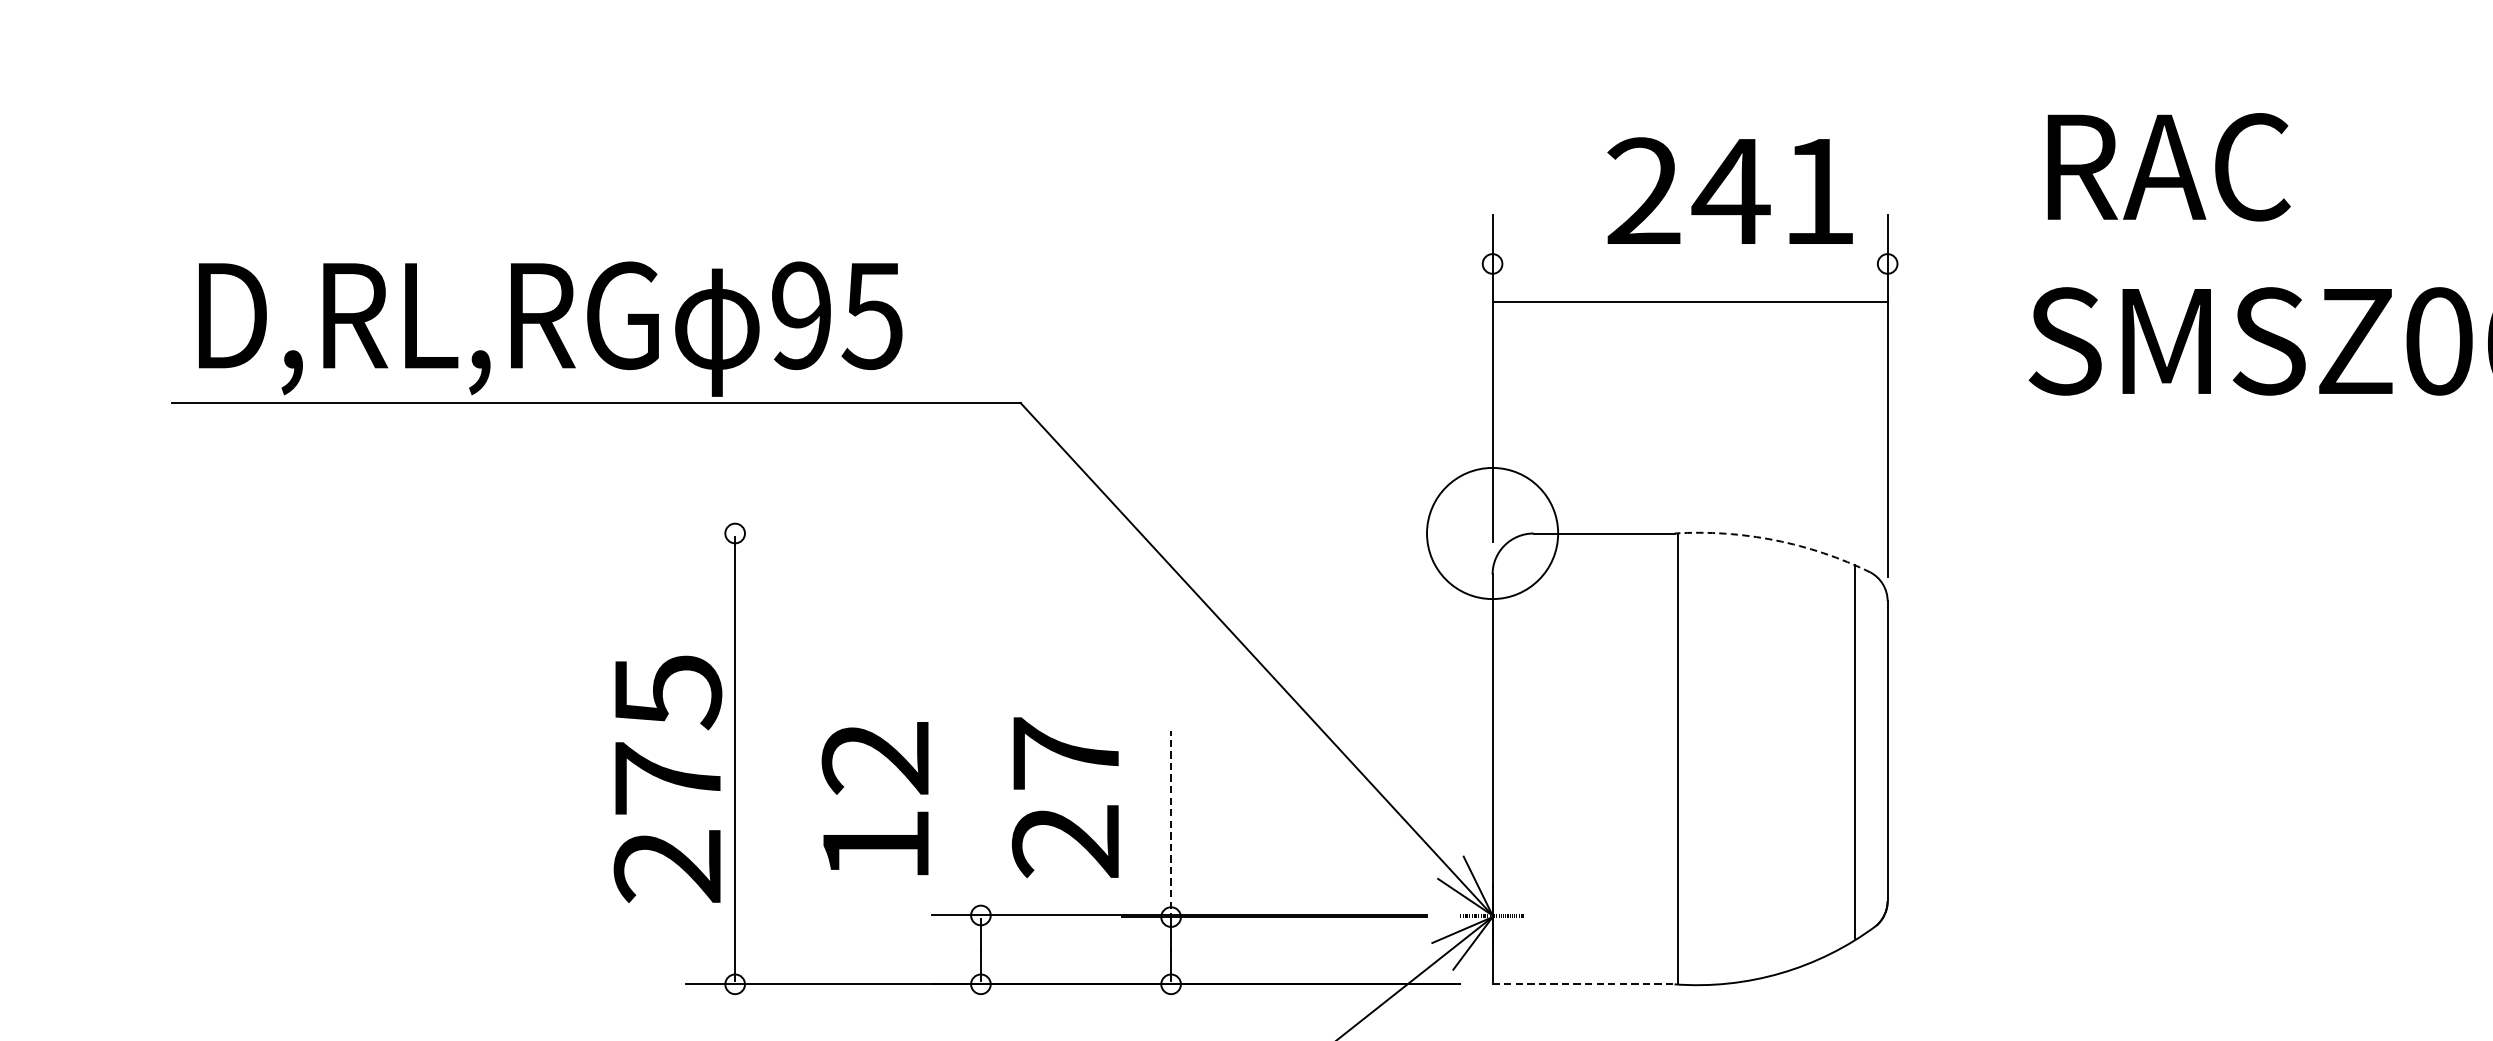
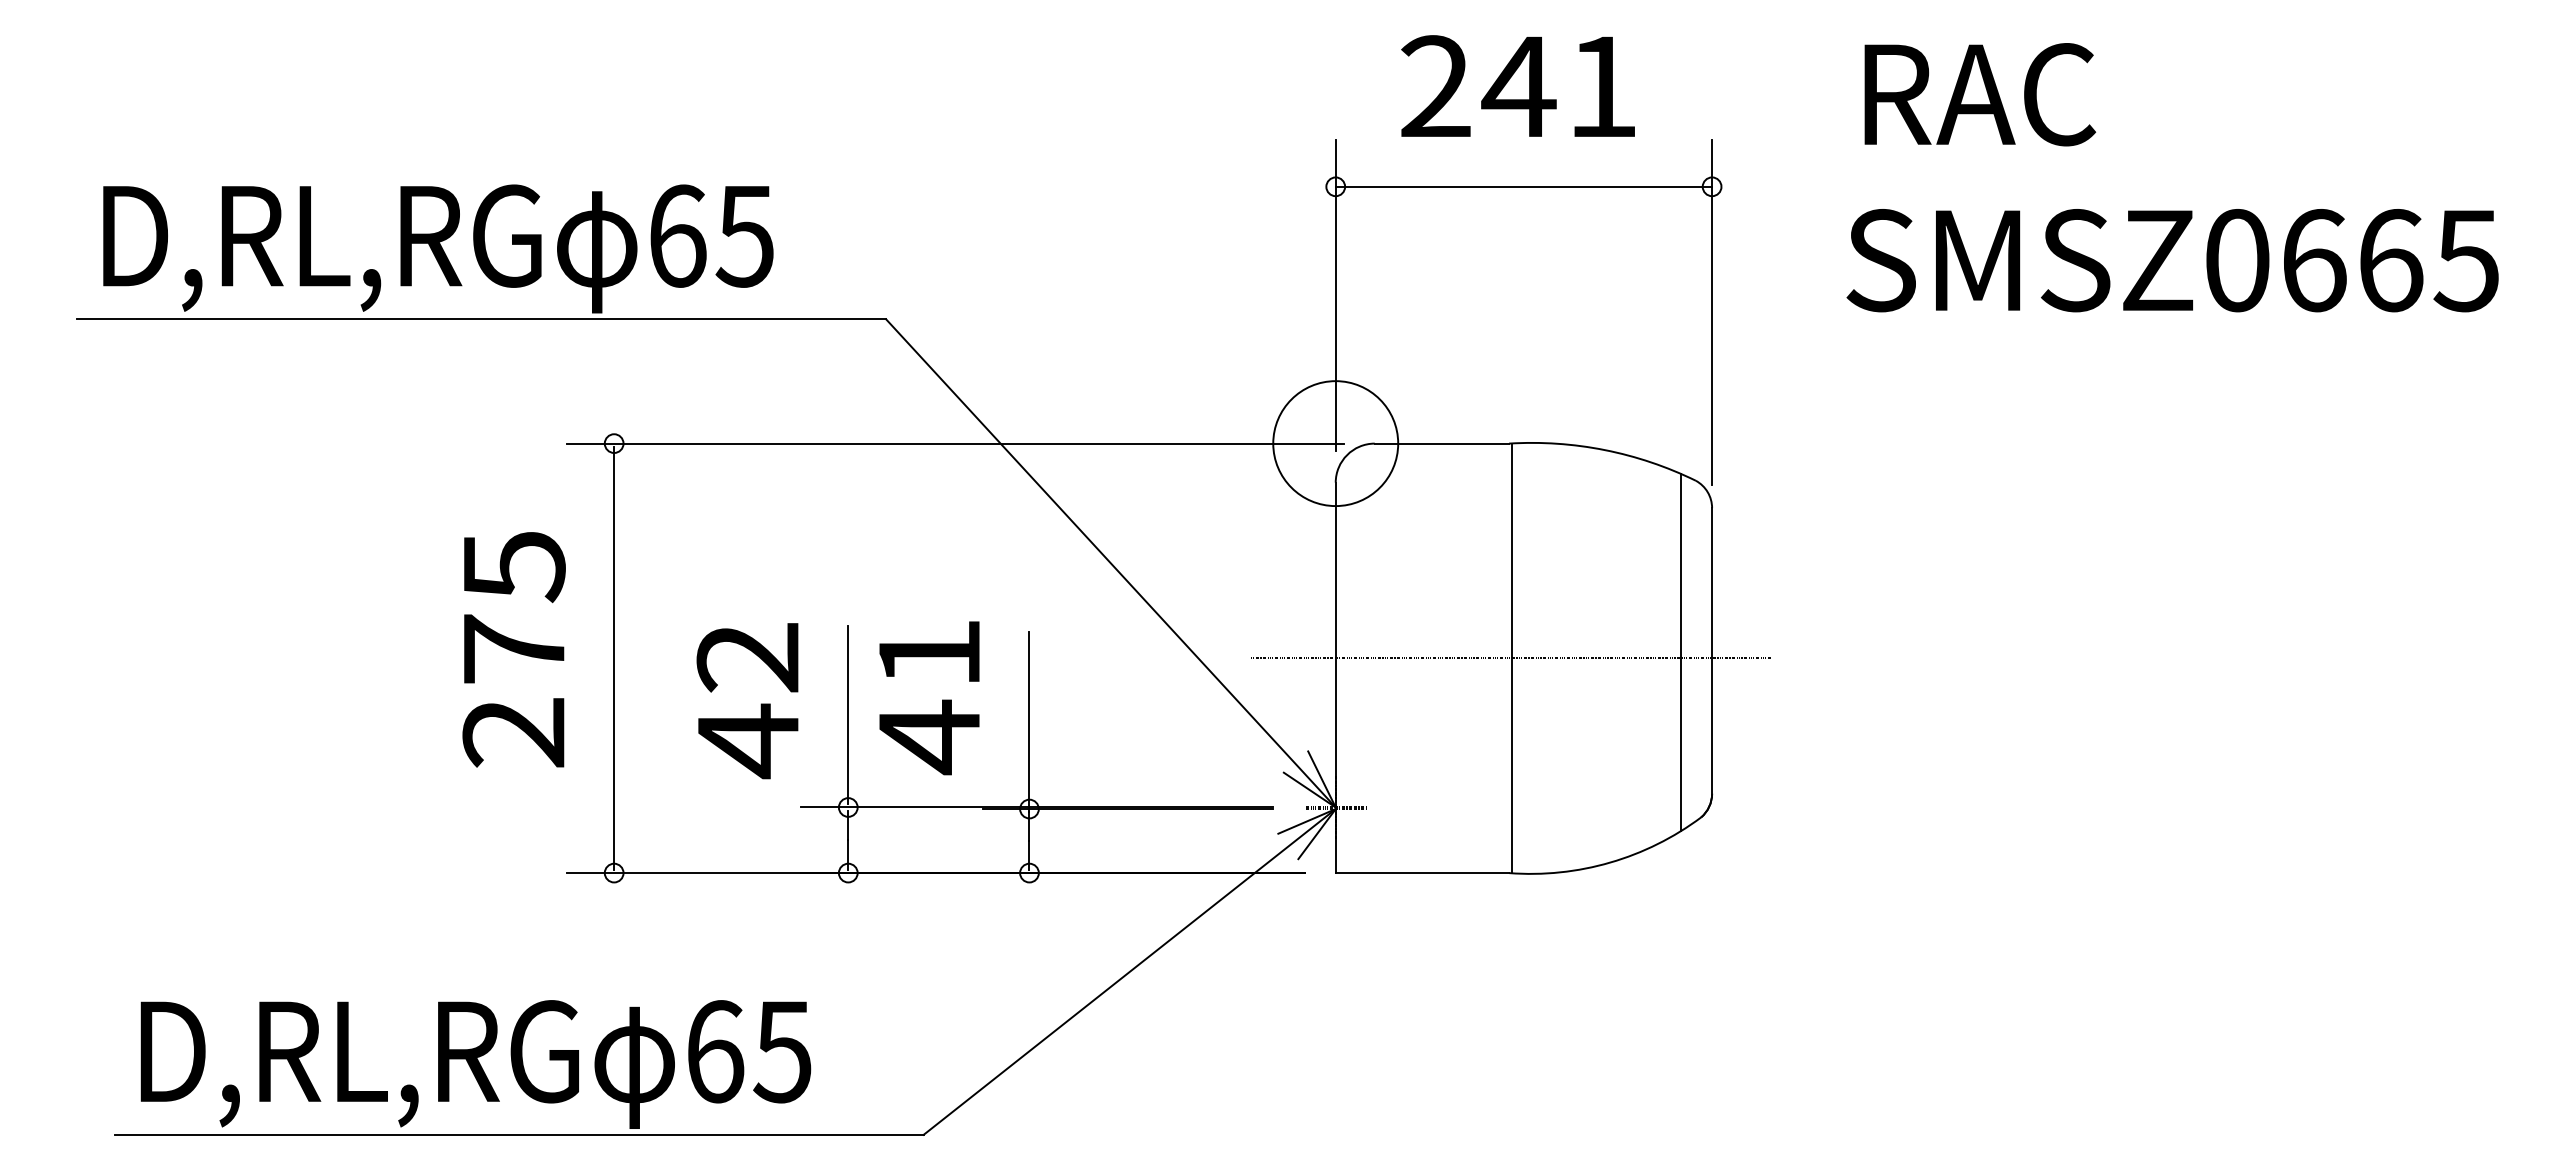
text: (1729, 190) -> (1517, 85), moved
line: (1689, 301) -> (1523, 186), moved
text: (801, 315) -> (677, 235), 95 -> 65
line: (1093, 533) -> (955, 443), added
arc: (1774, 540) -> (1604, 450), dashed -> solid
line: (1677, 759) -> (1511, 658), added
text: (667, 779) -> (513, 649), moved
text: (1065, 798) -> (928, 696), 27 -> 41
line: (981, 818) -> (848, 715), added
line: (1171, 826) -> (1029, 722), dashed -> solid
text: (876, 846) -> (748, 741), 12 -> 42
line: (1583, 984) -> (1422, 873), dashed -> solid

